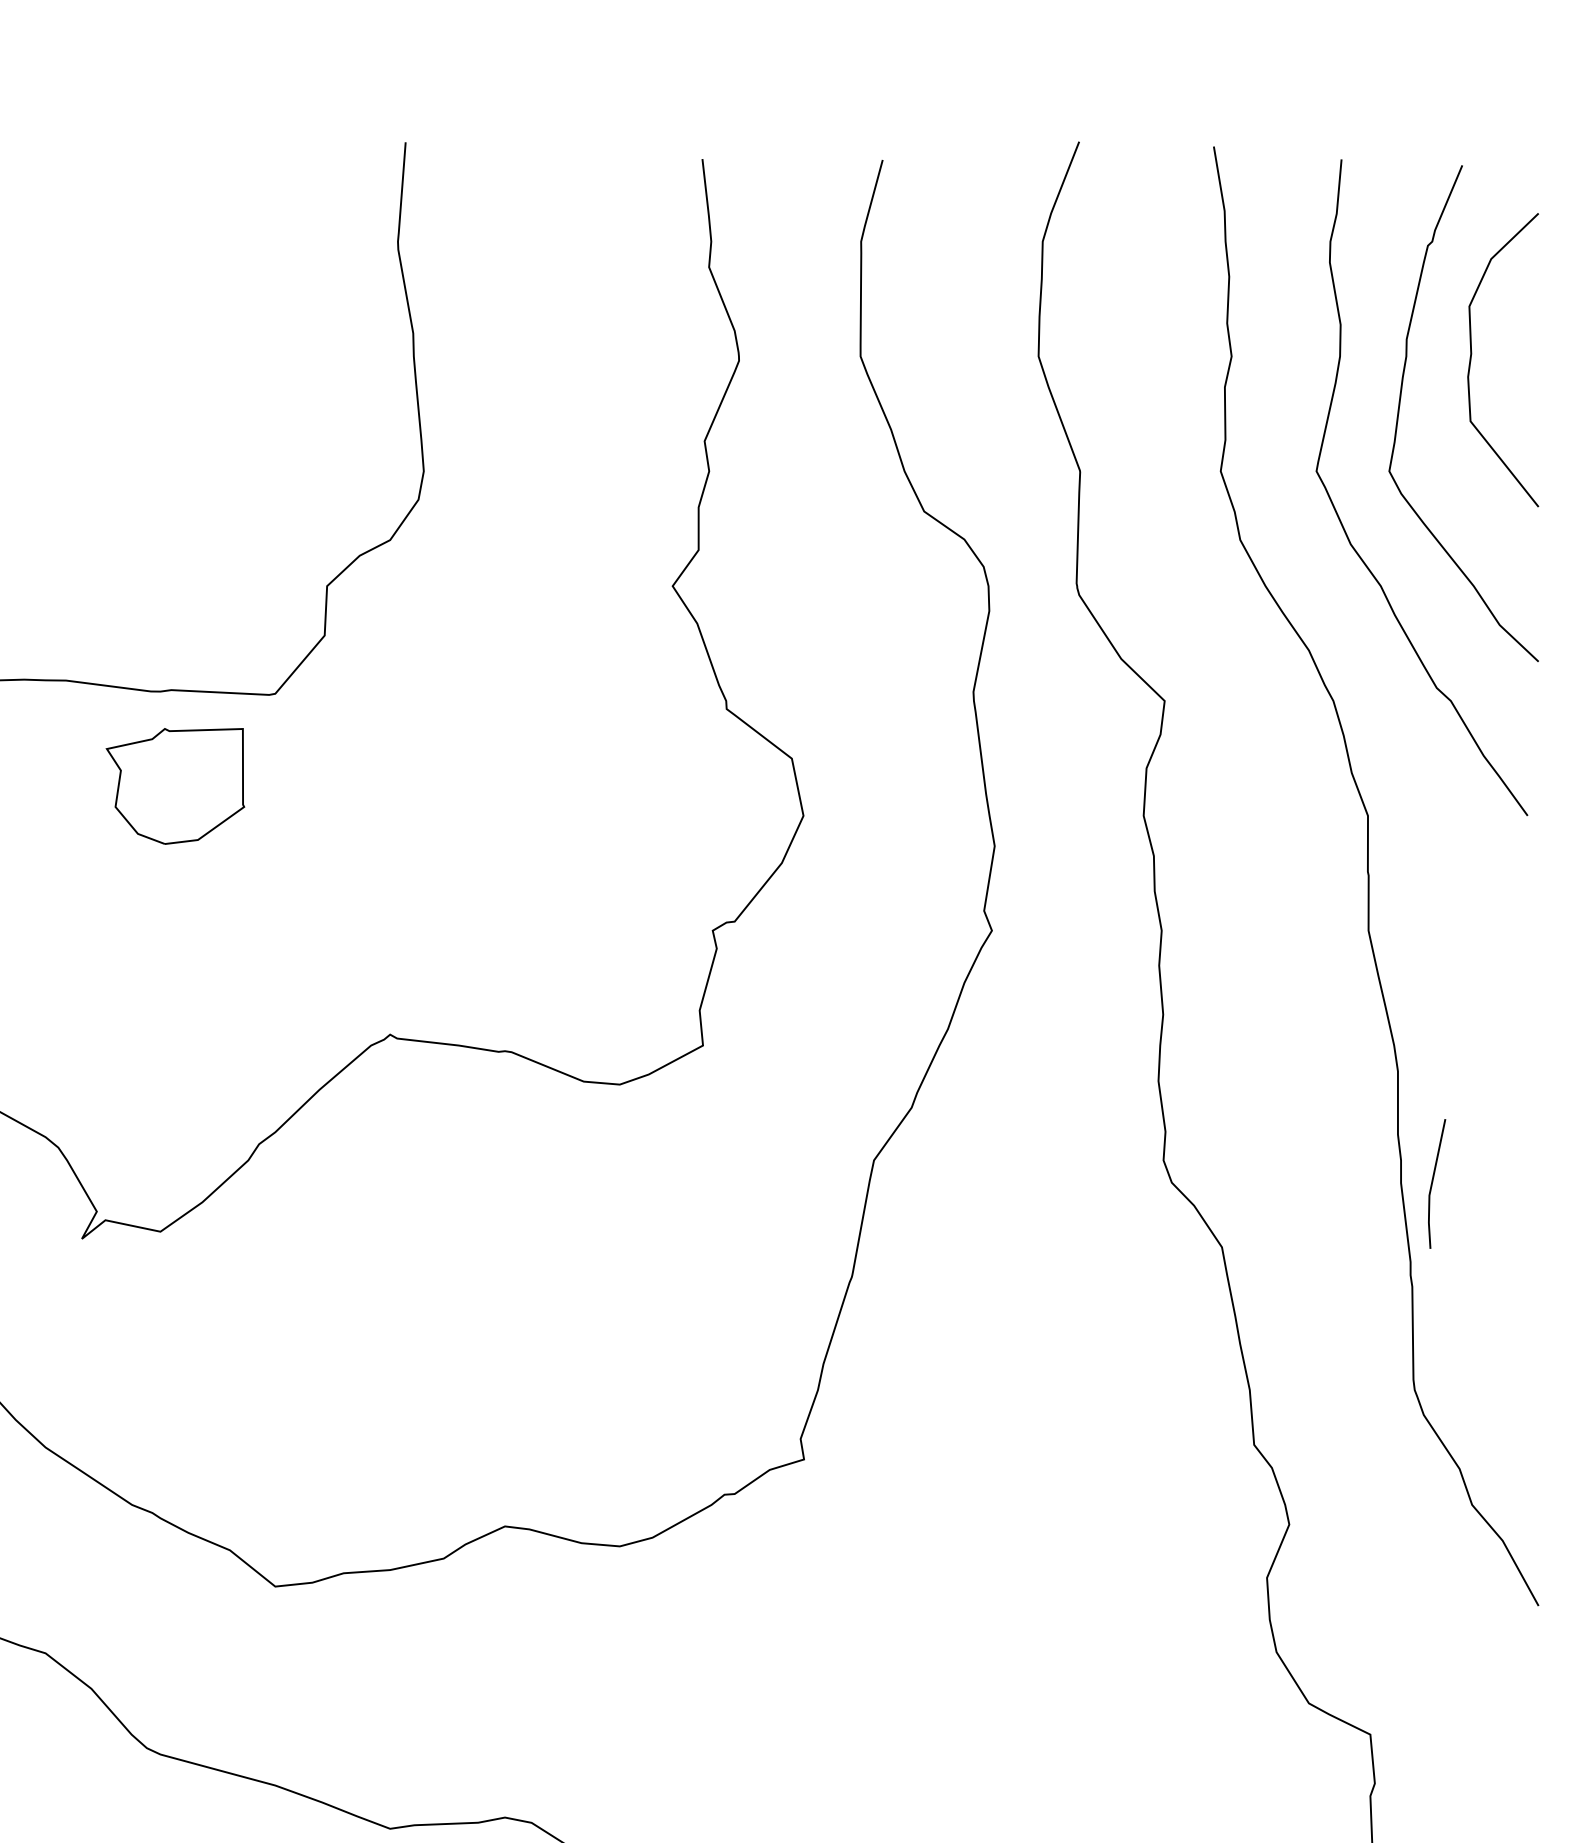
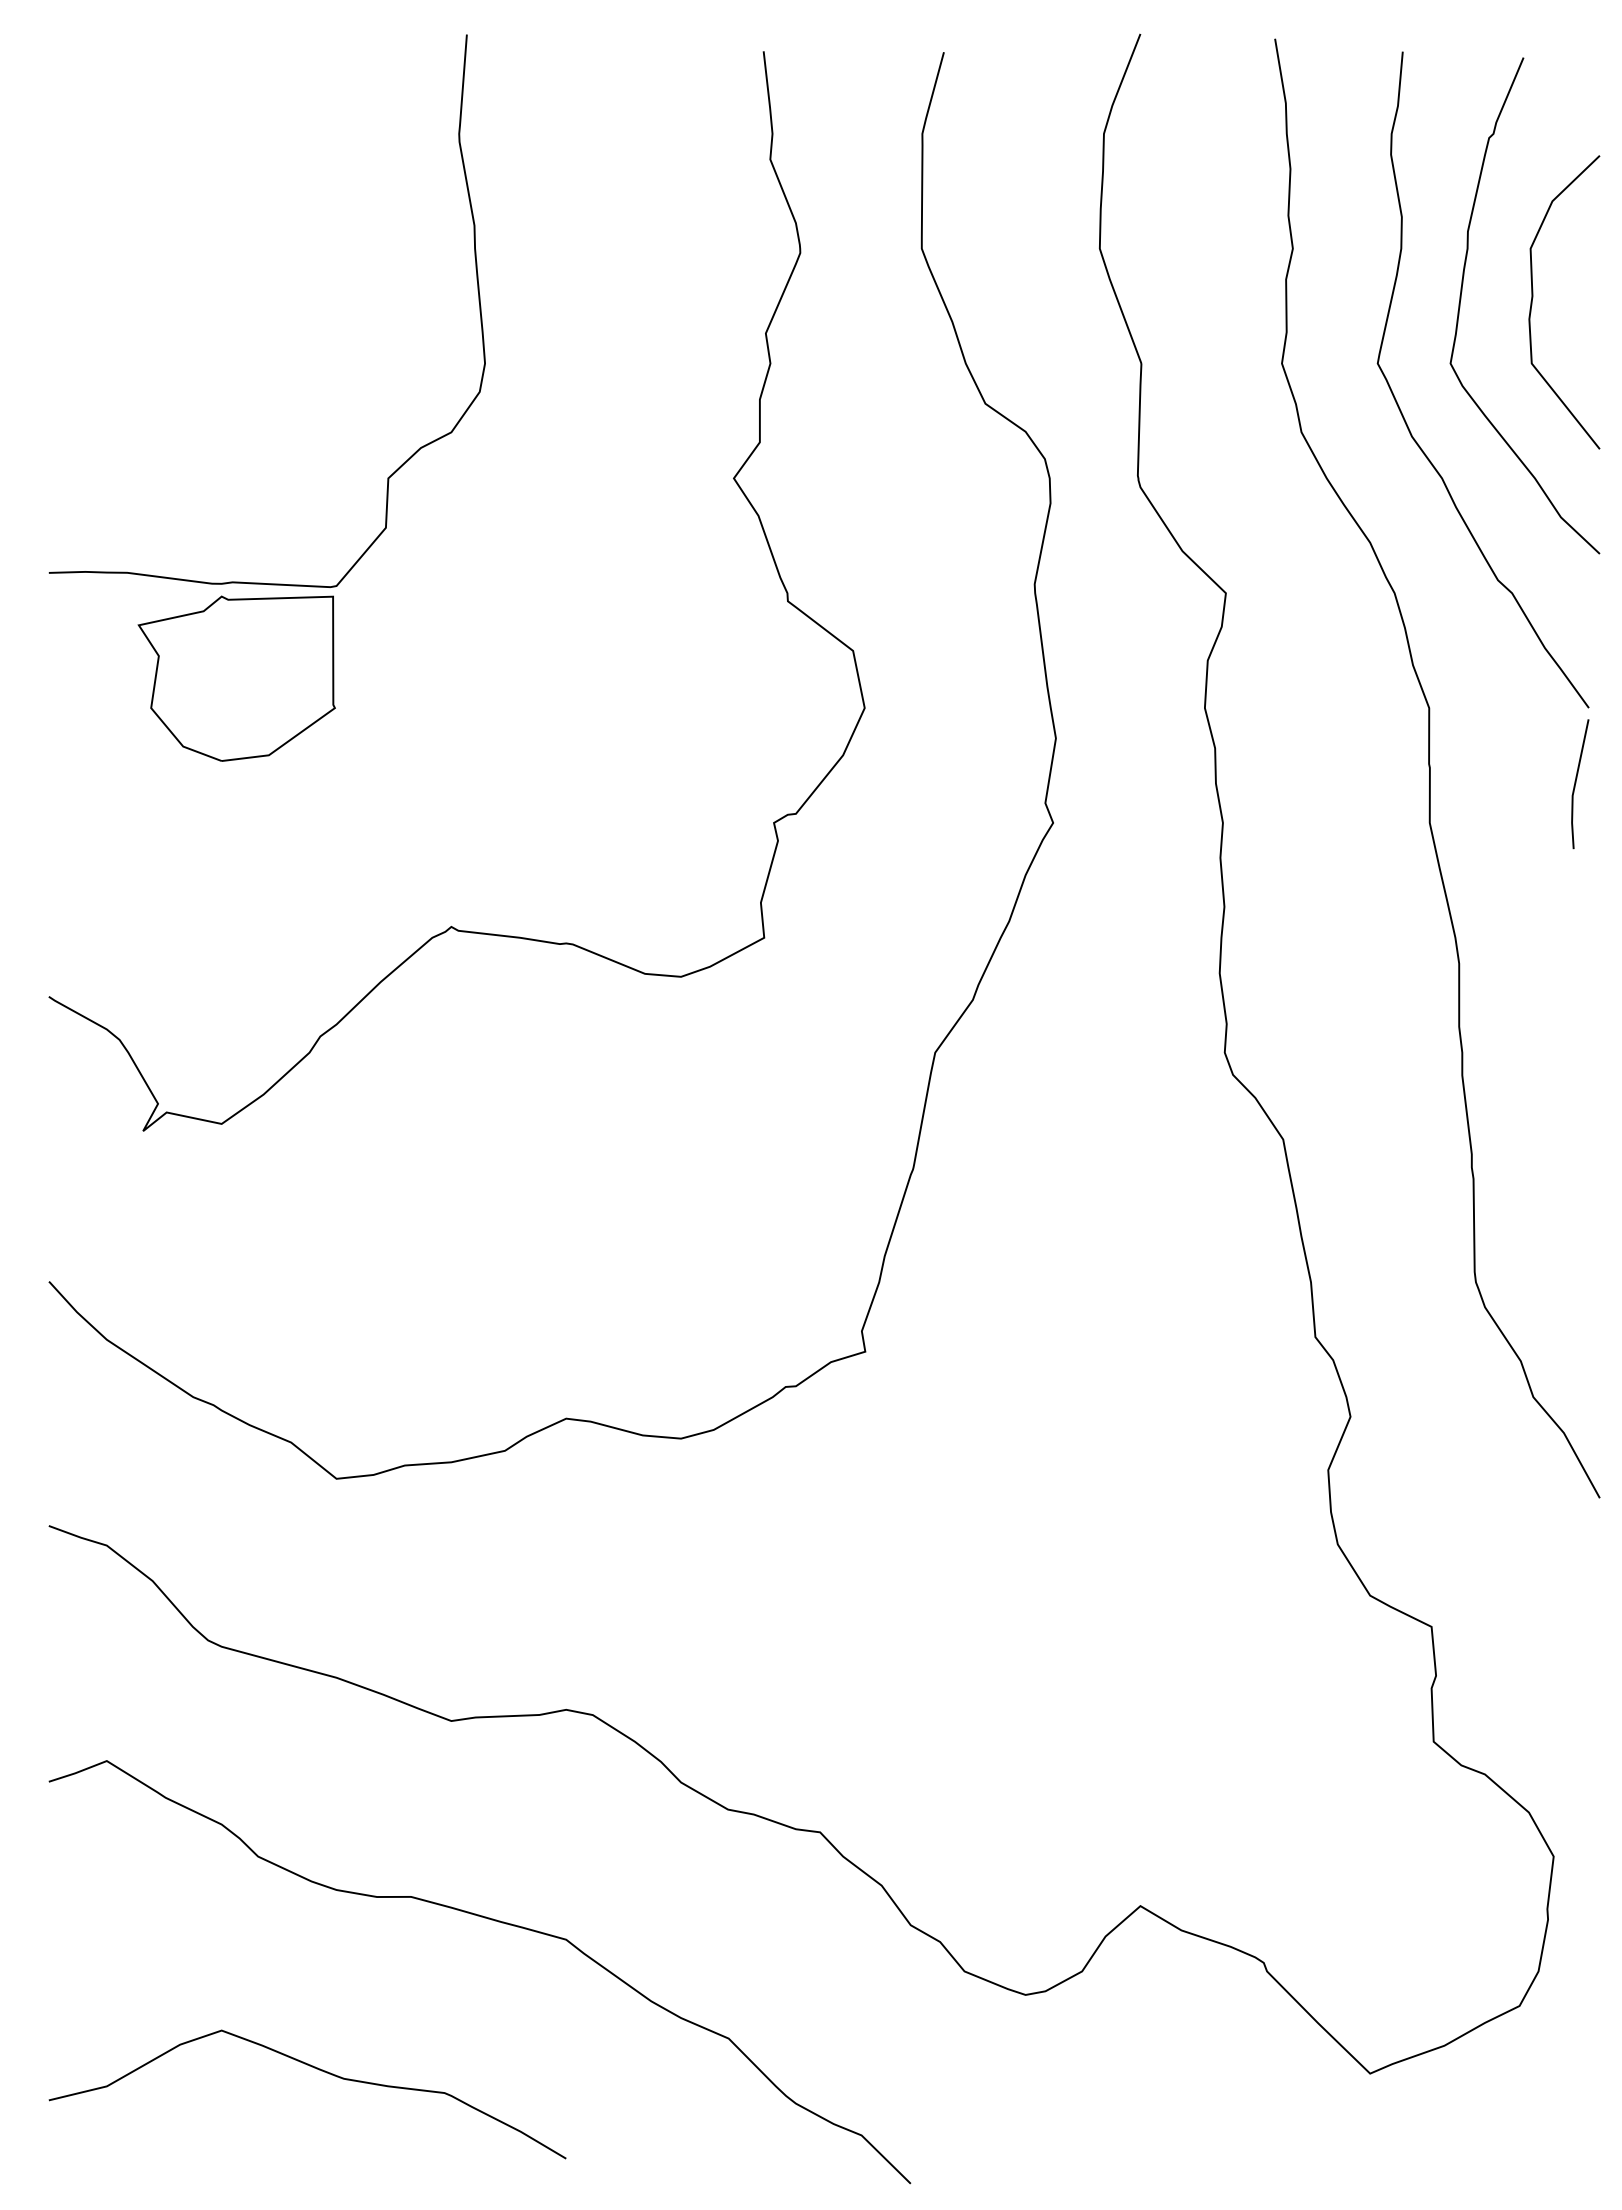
curve: (1472, 356) -> (1533, 298), moved
part: (175, 786) -> (236, 678), size x1.43
line: (1433, 1183) -> (1576, 783), moved

